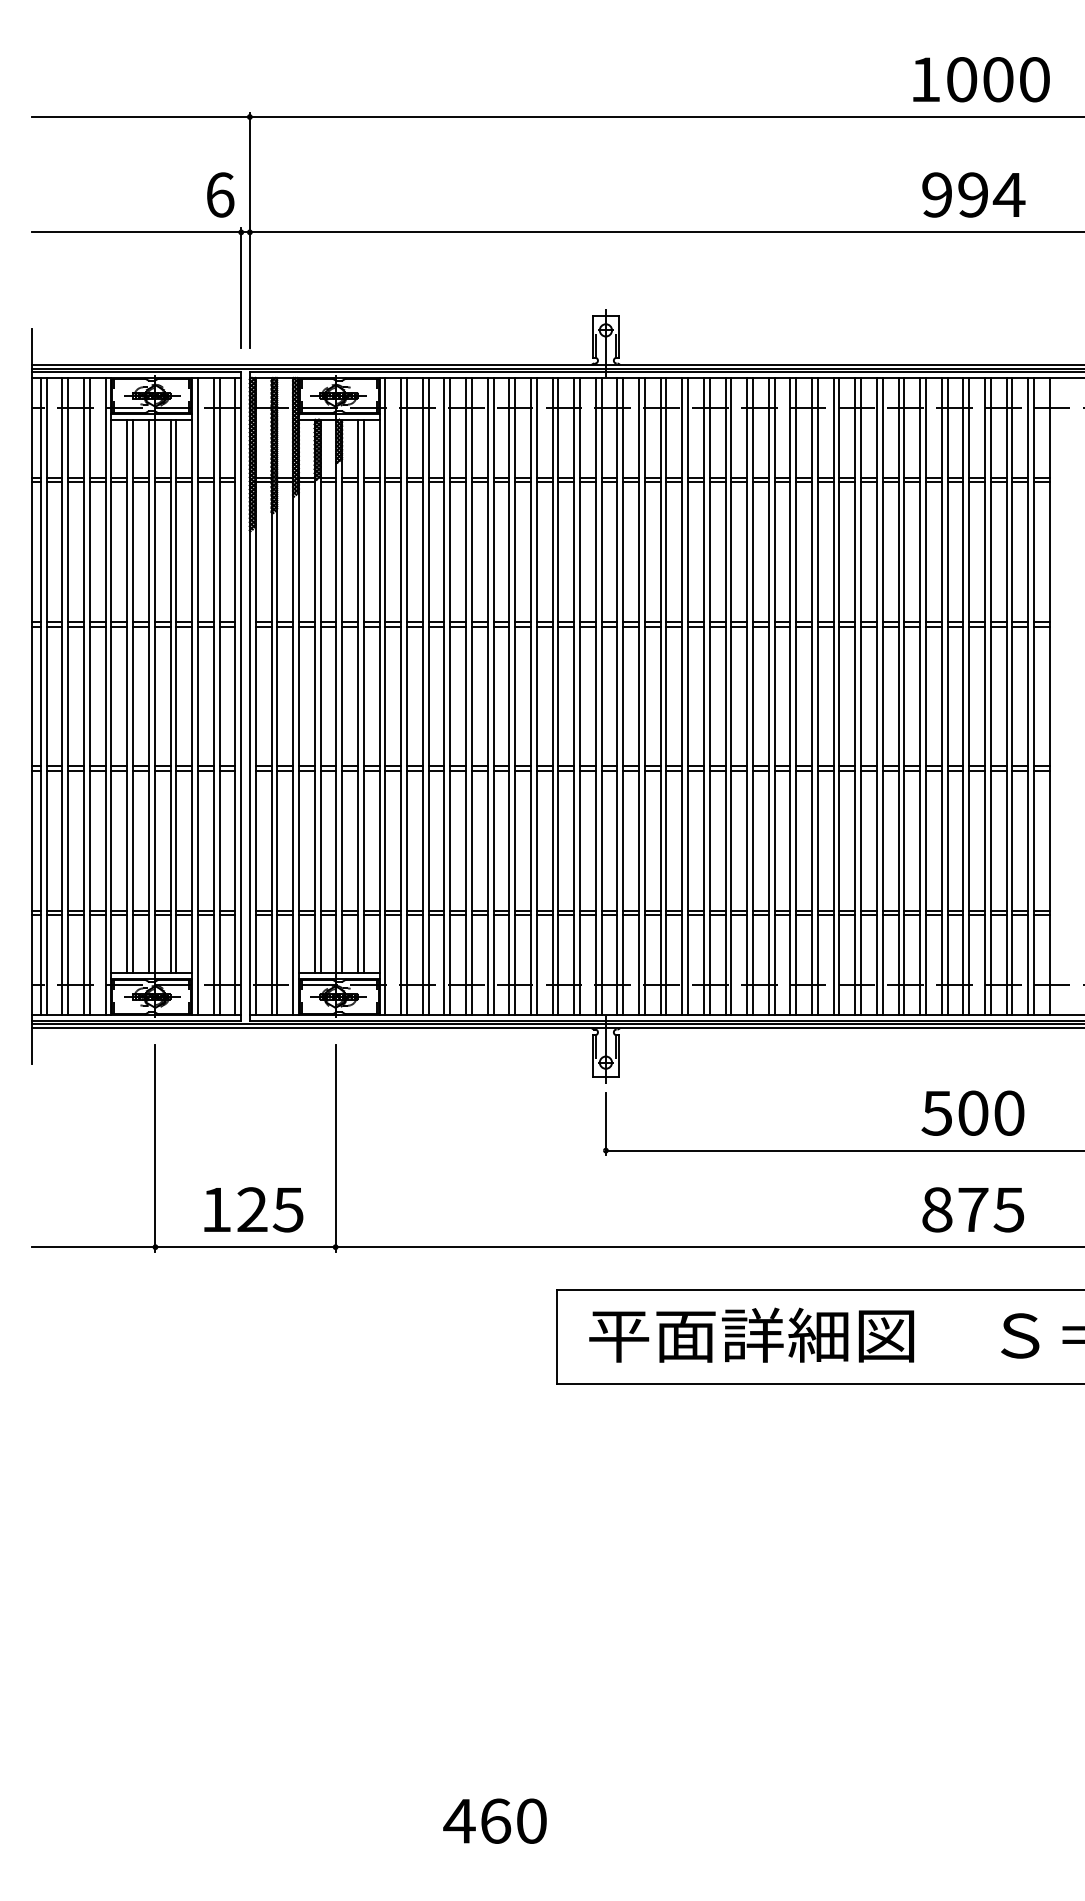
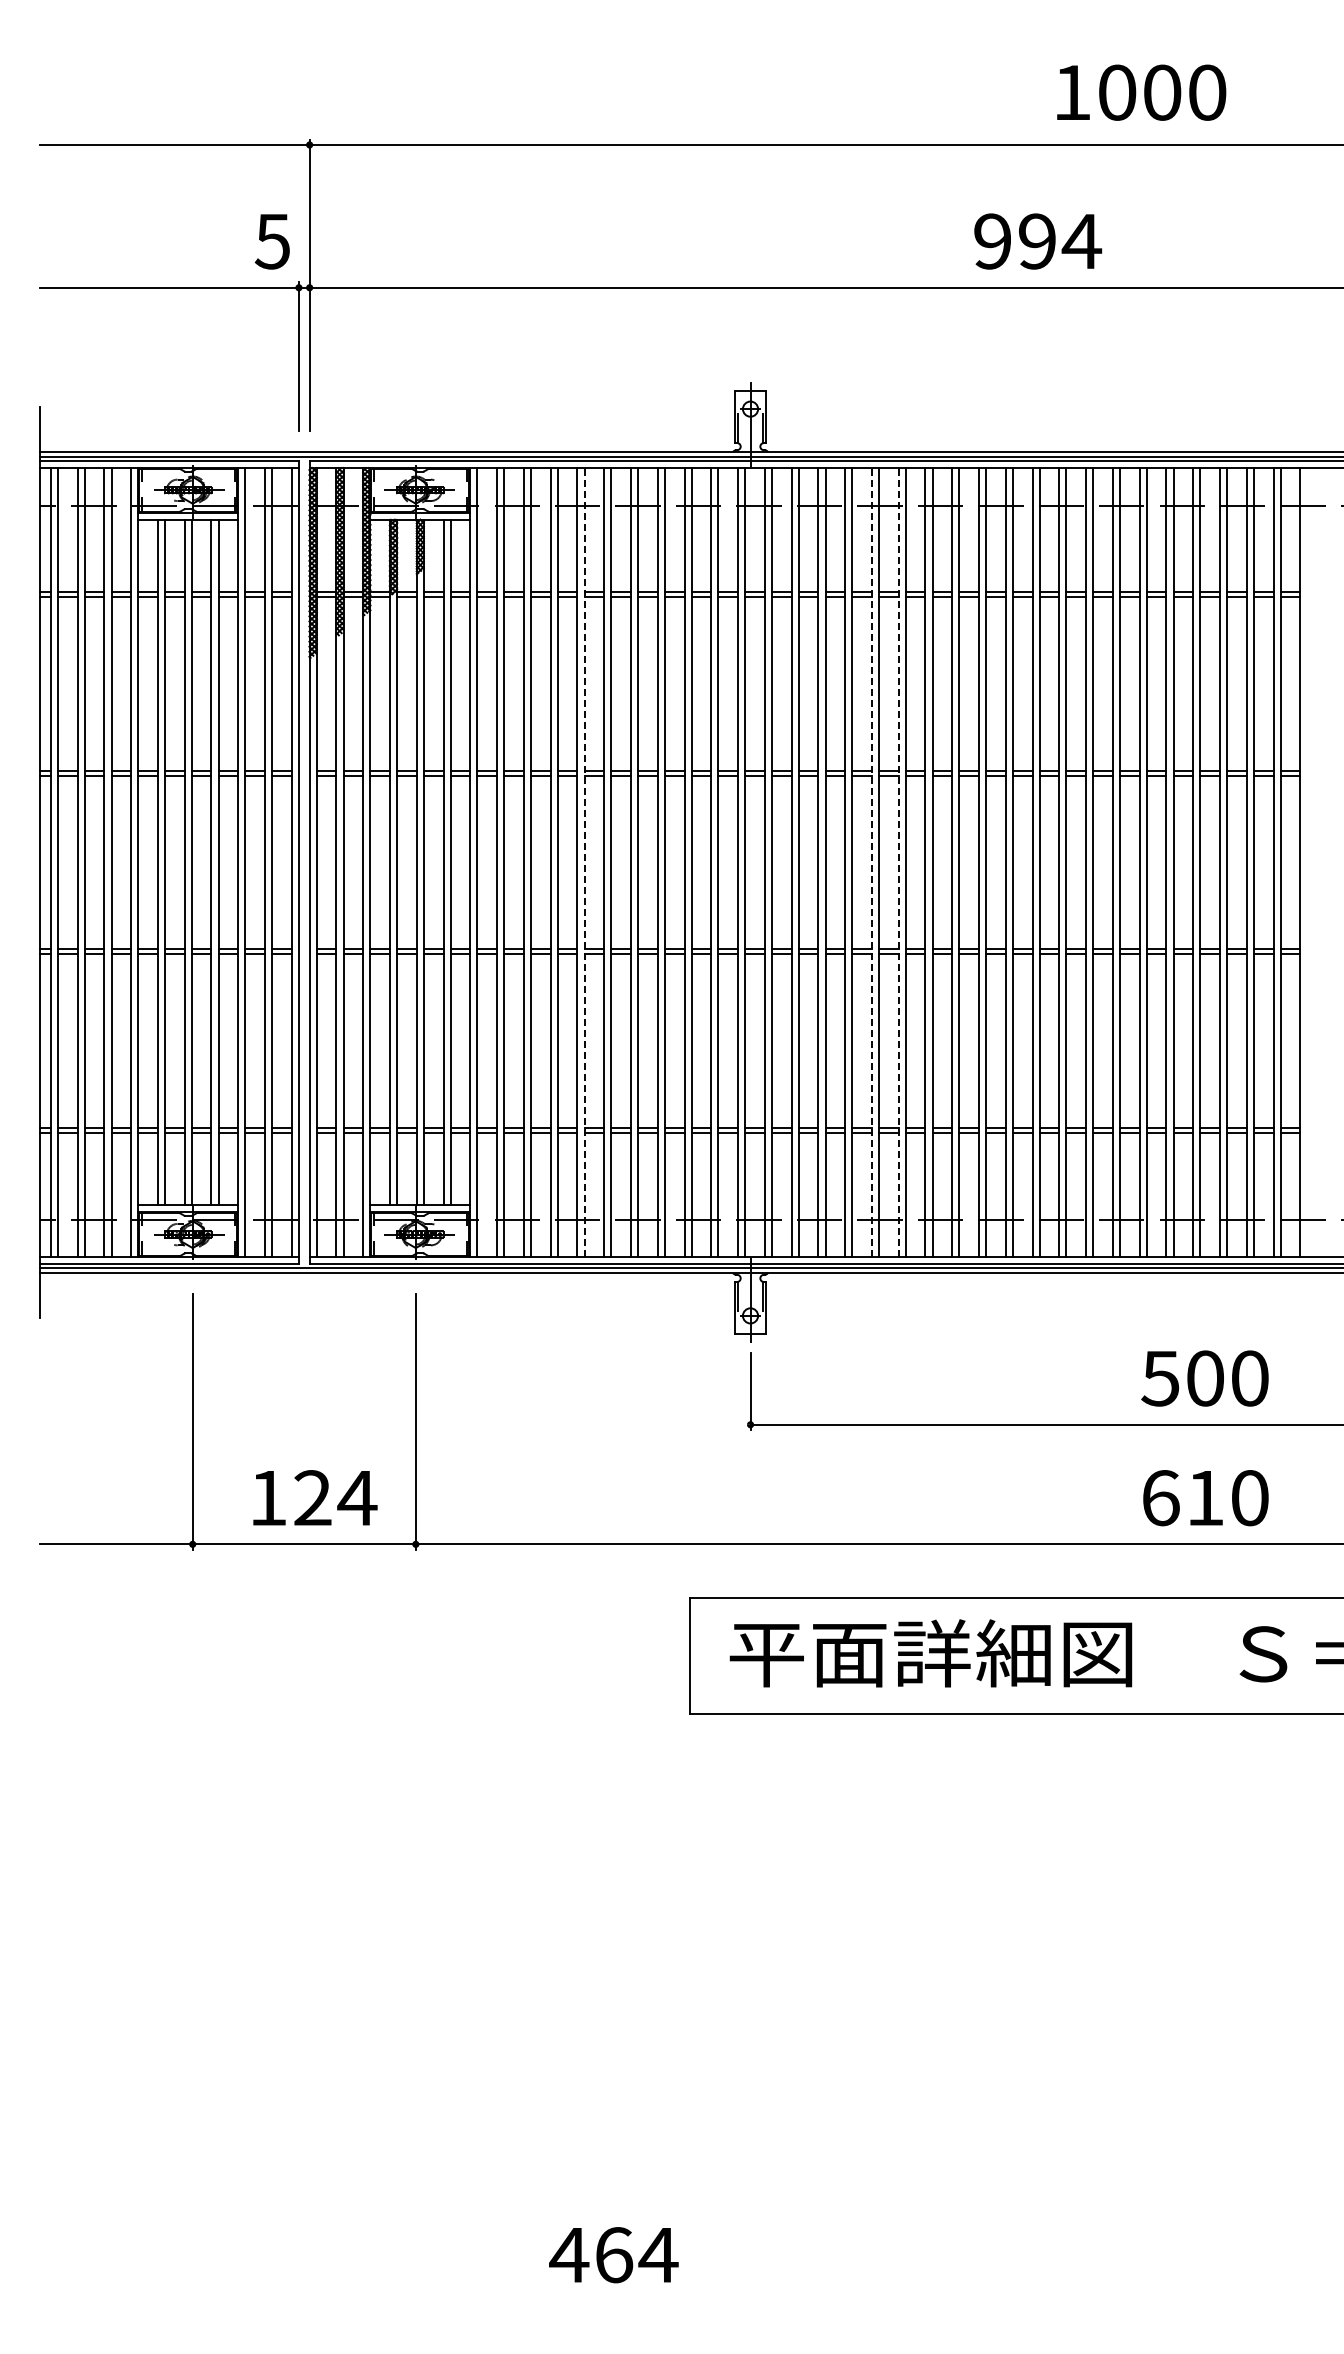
text: (981, 79) -> (1141, 92), moved
text: (219, 194) -> (272, 241), 6 -> 5
text: (974, 194) -> (1038, 241), moved
line: (471, 696) -> (584, 862), solid -> dashed
line: (703, 696) -> (871, 862), solid -> dashed
line: (725, 696) -> (898, 862), solid -> dashed
text: (288, 1210) -> (357, 1498), 125 -> 124
text: (973, 1210) -> (1205, 1498), 875 -> 610
text: (531, 1821) -> (658, 2255), 460 -> 464

